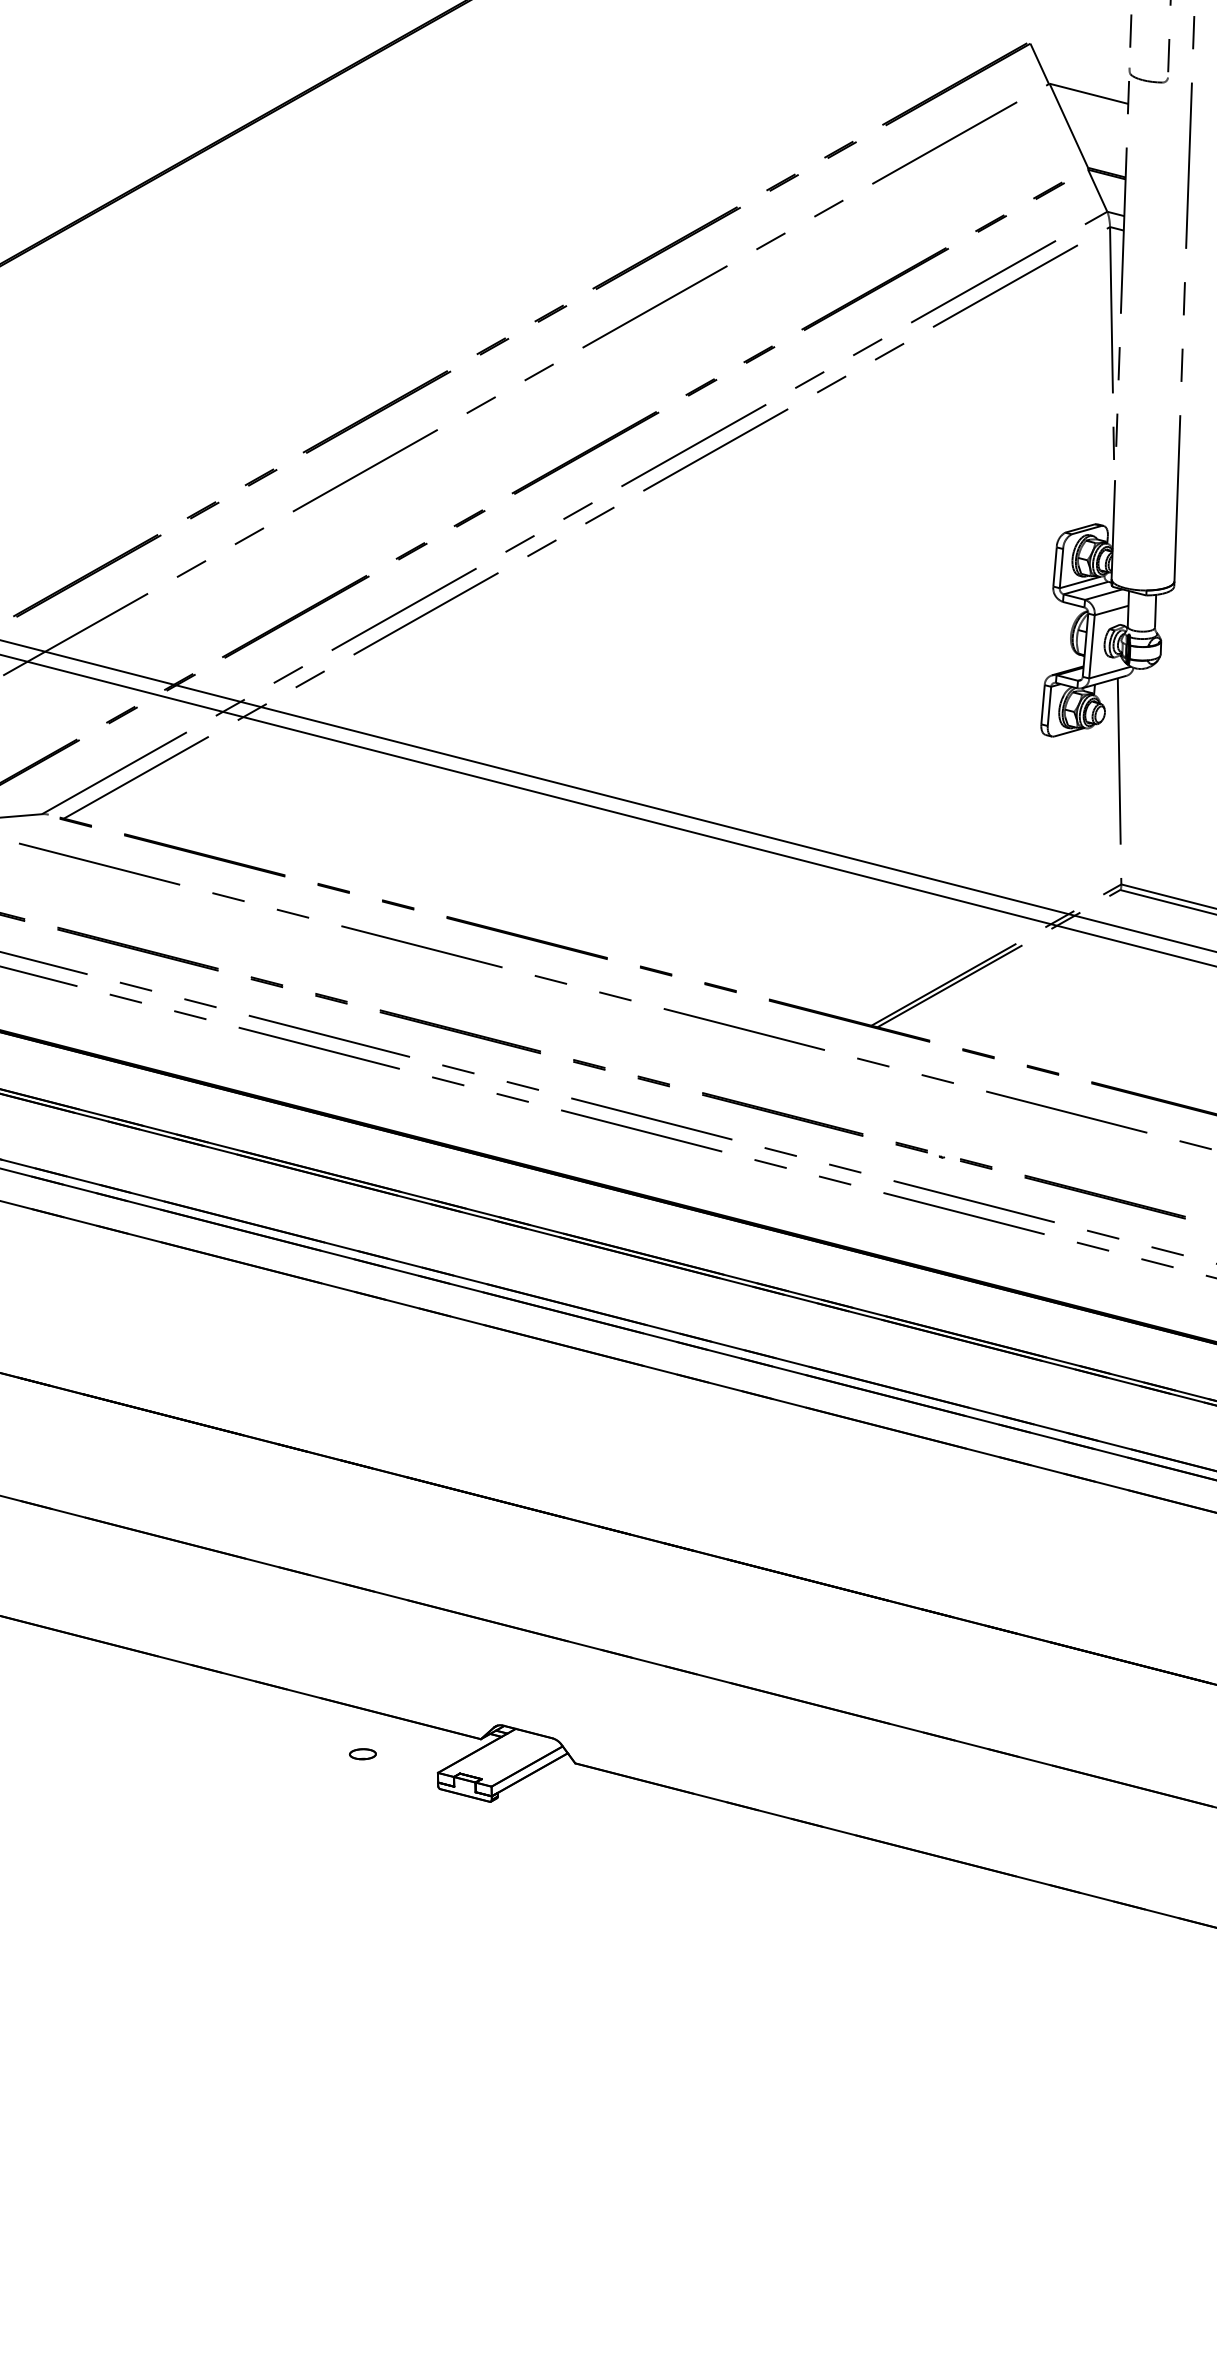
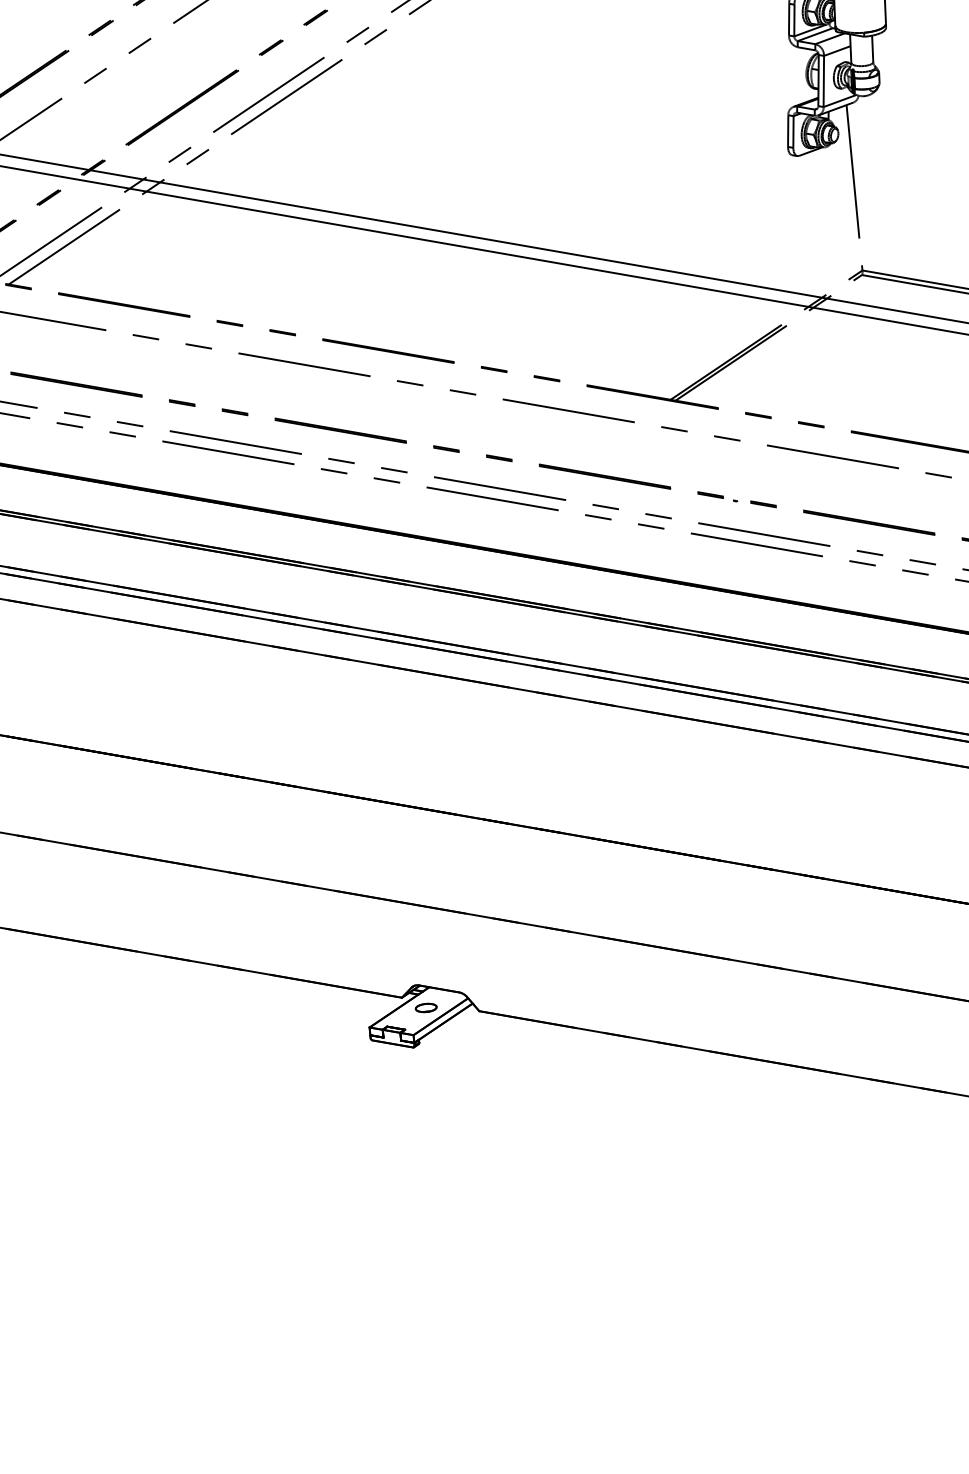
part: (362, 1754) -> (425, 1008), moved

